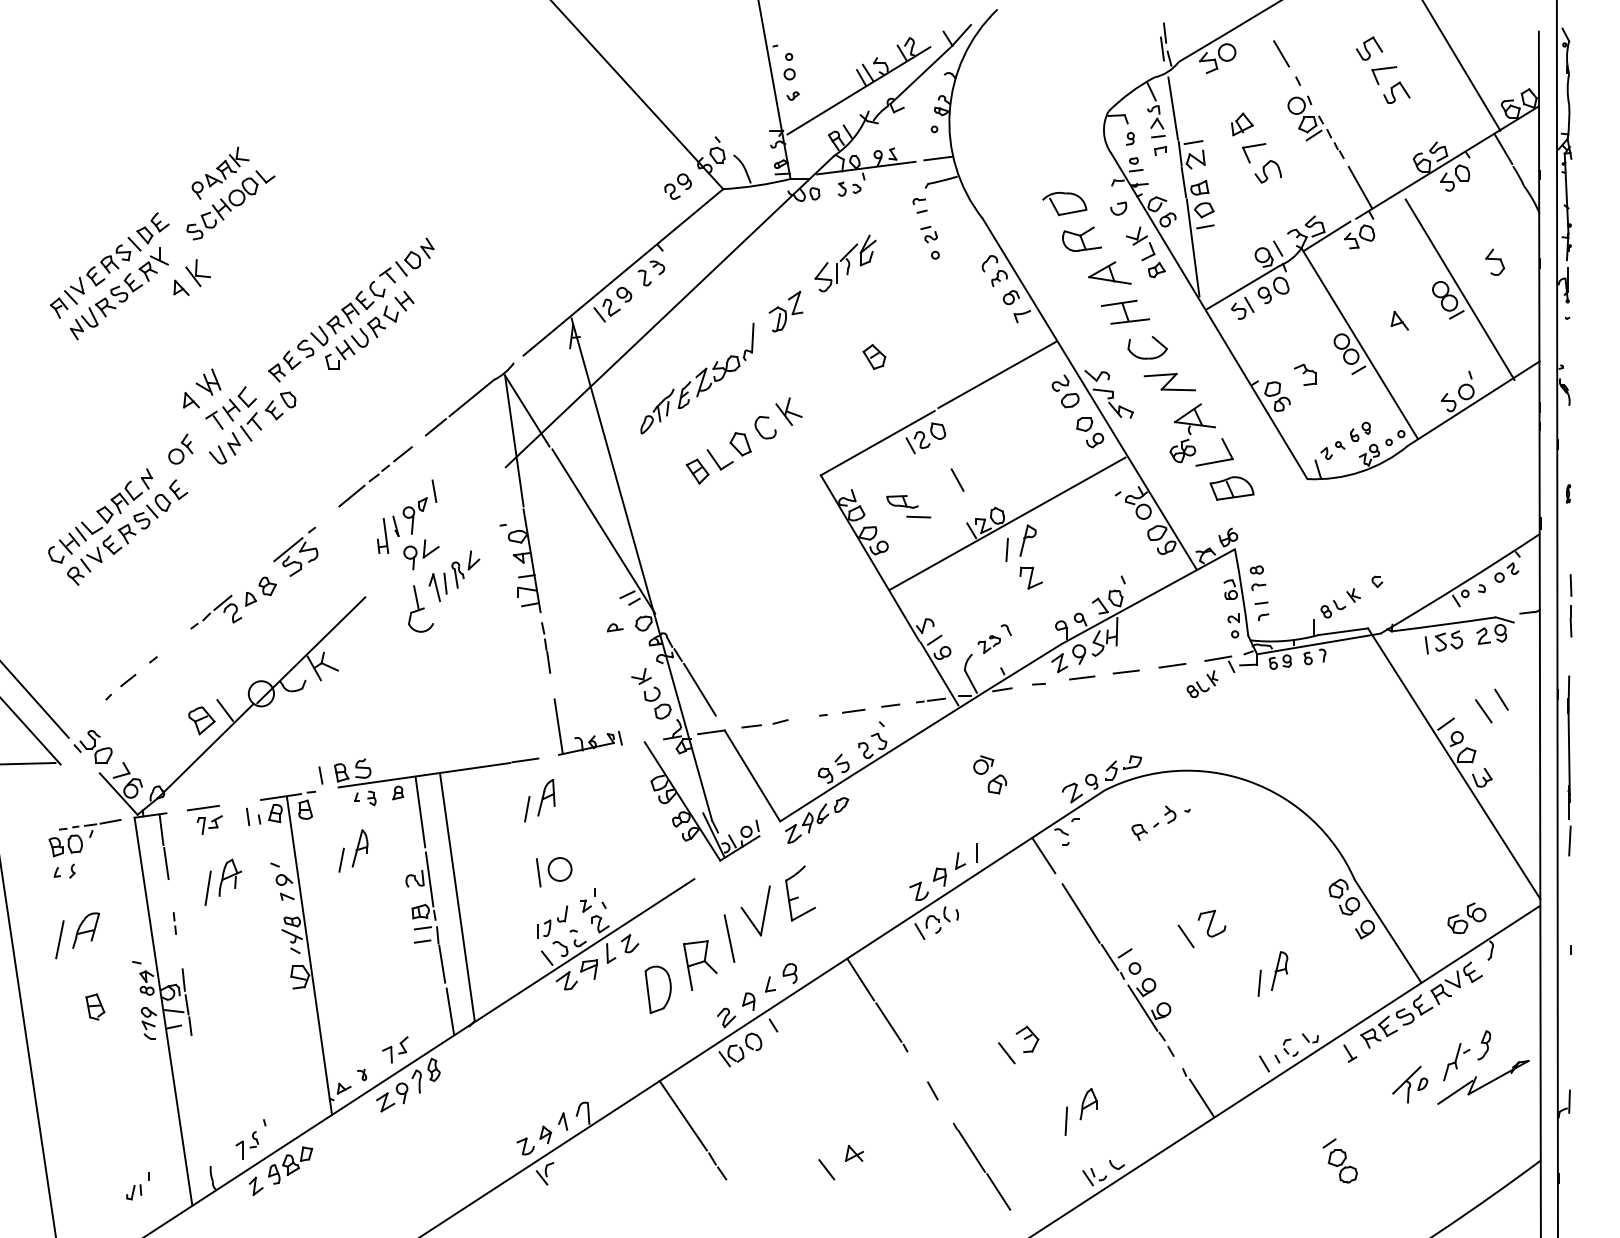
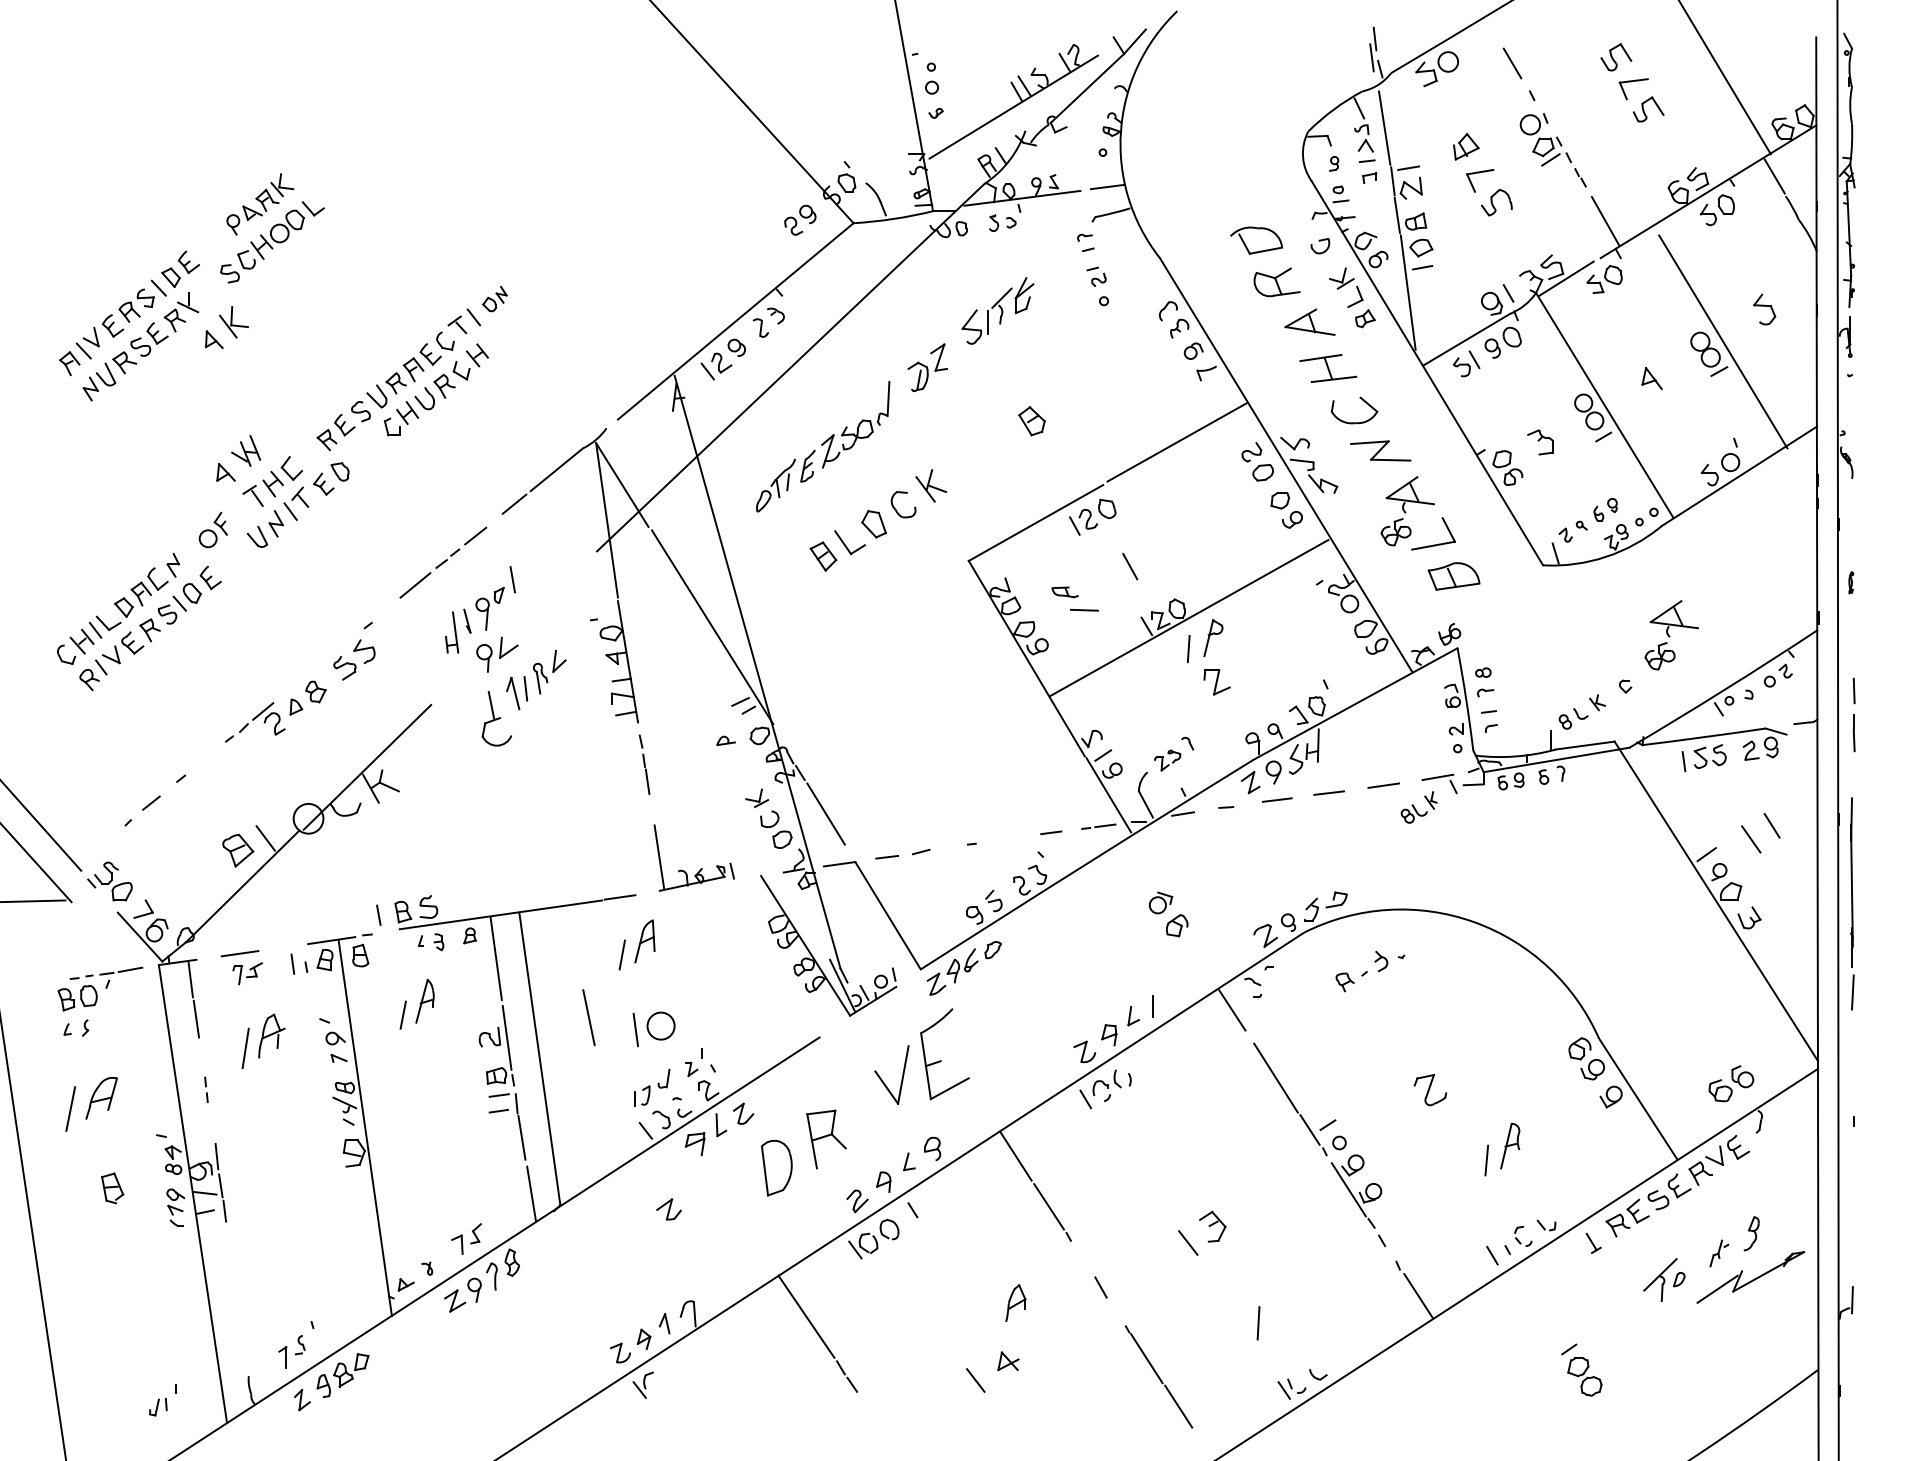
part: (418, 252) -> (494, 298), size x0.7
part: (901, 502) -> (1064, 592), size x0.7
part: (1416, 538) -> (1671, 635), added
line: (288, 549) -> (340, 648), removed
line: (853, 711) -> (1007, 839), removed
part: (800, 893) -> (944, 1054), size x1.4
line: (1185, 935) -> (1399, 1104), removed
line: (729, 938) -> (588, 1017), moved
part: (566, 980) -> (668, 1209), moved
part: (1456, 1062) -> (1719, 1253), size x0.6
part: (1088, 1103) -> (1015, 1302), moved

